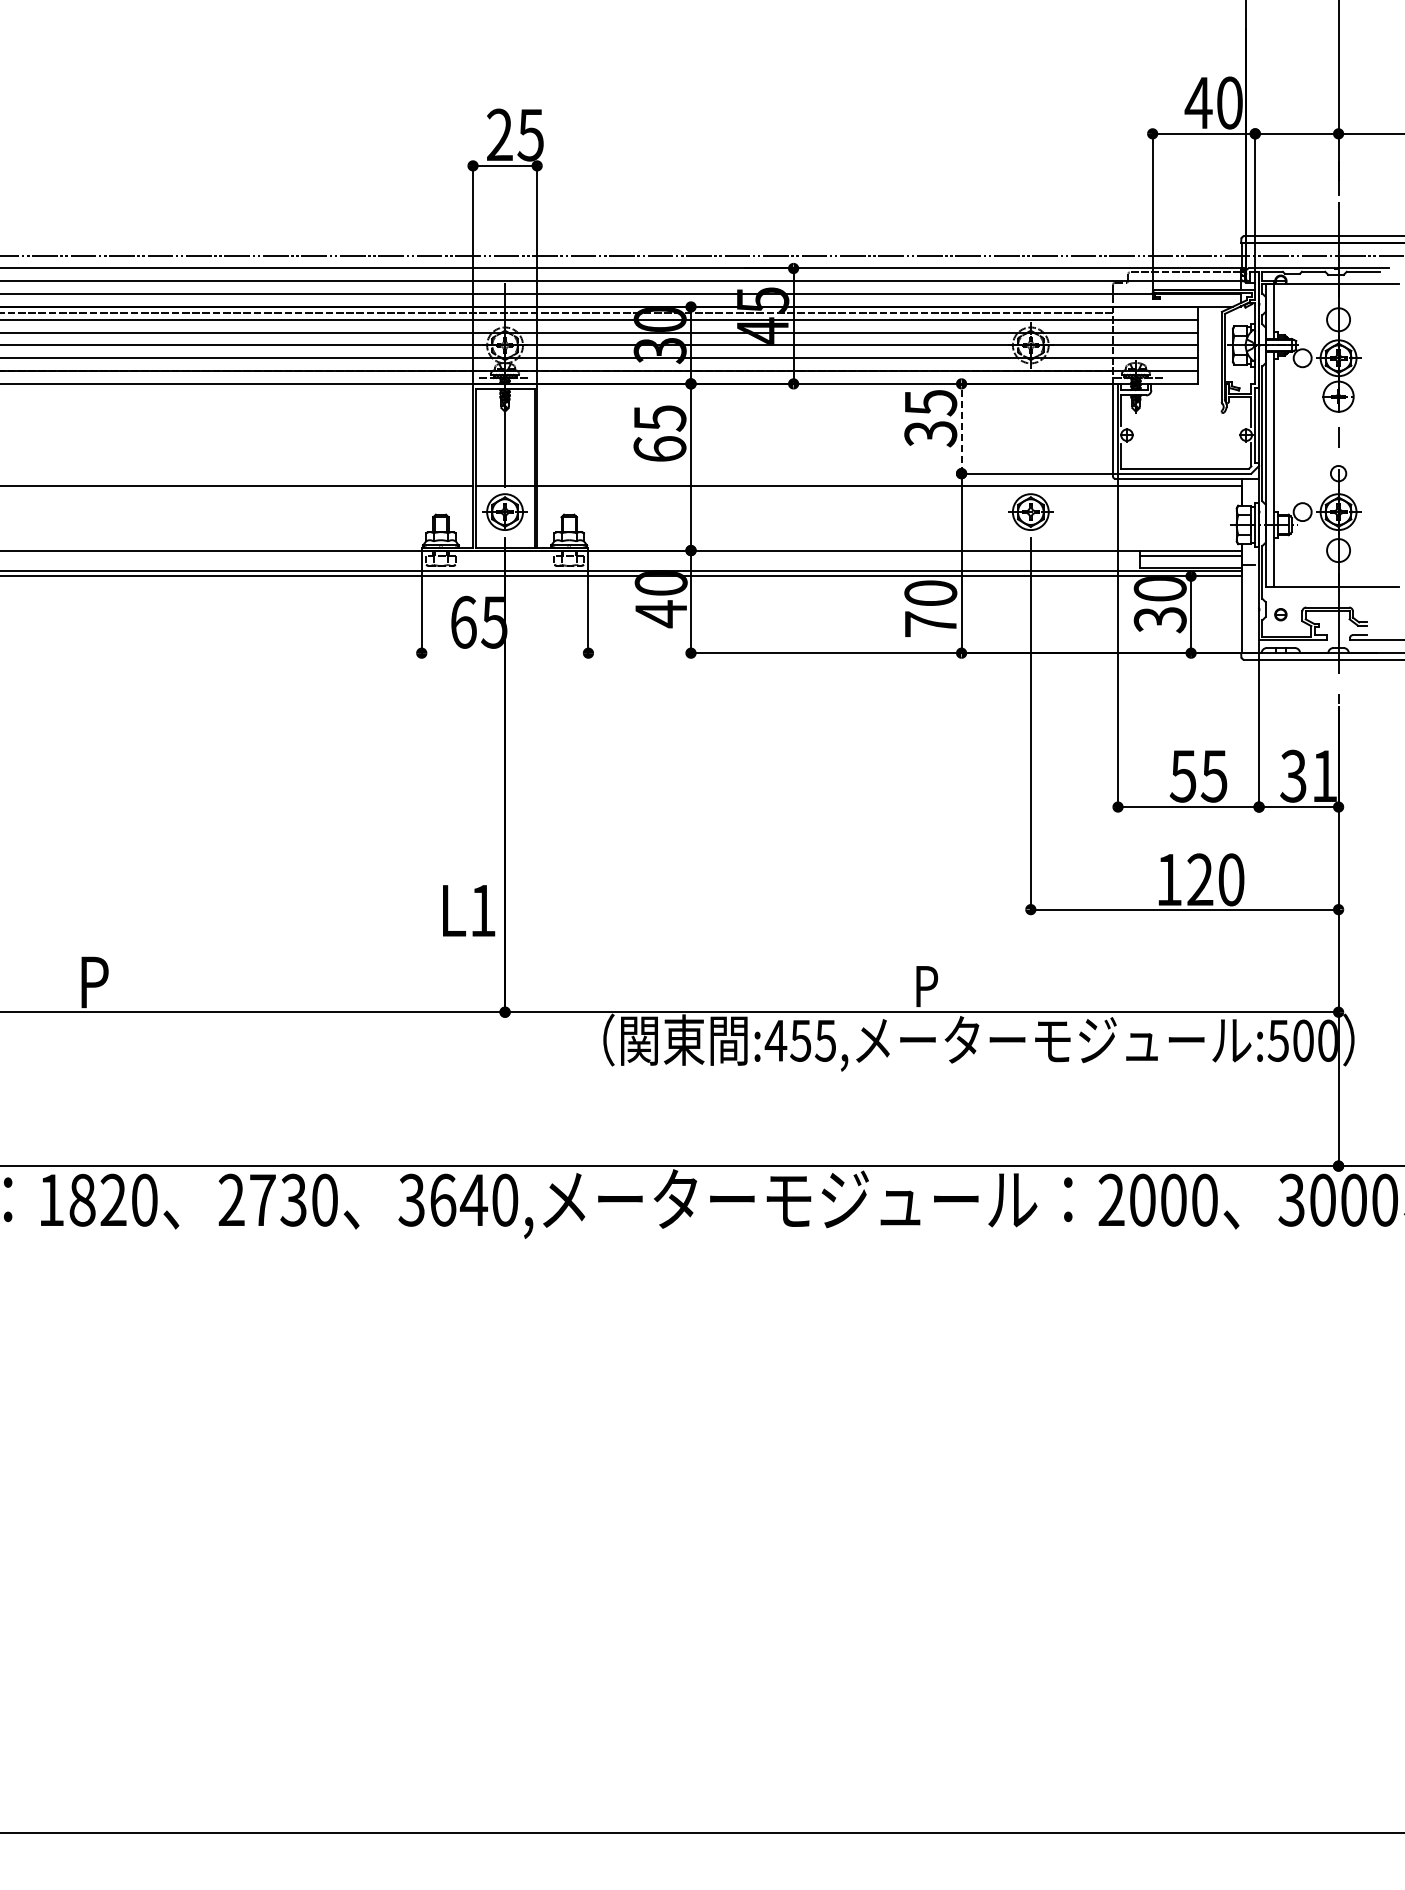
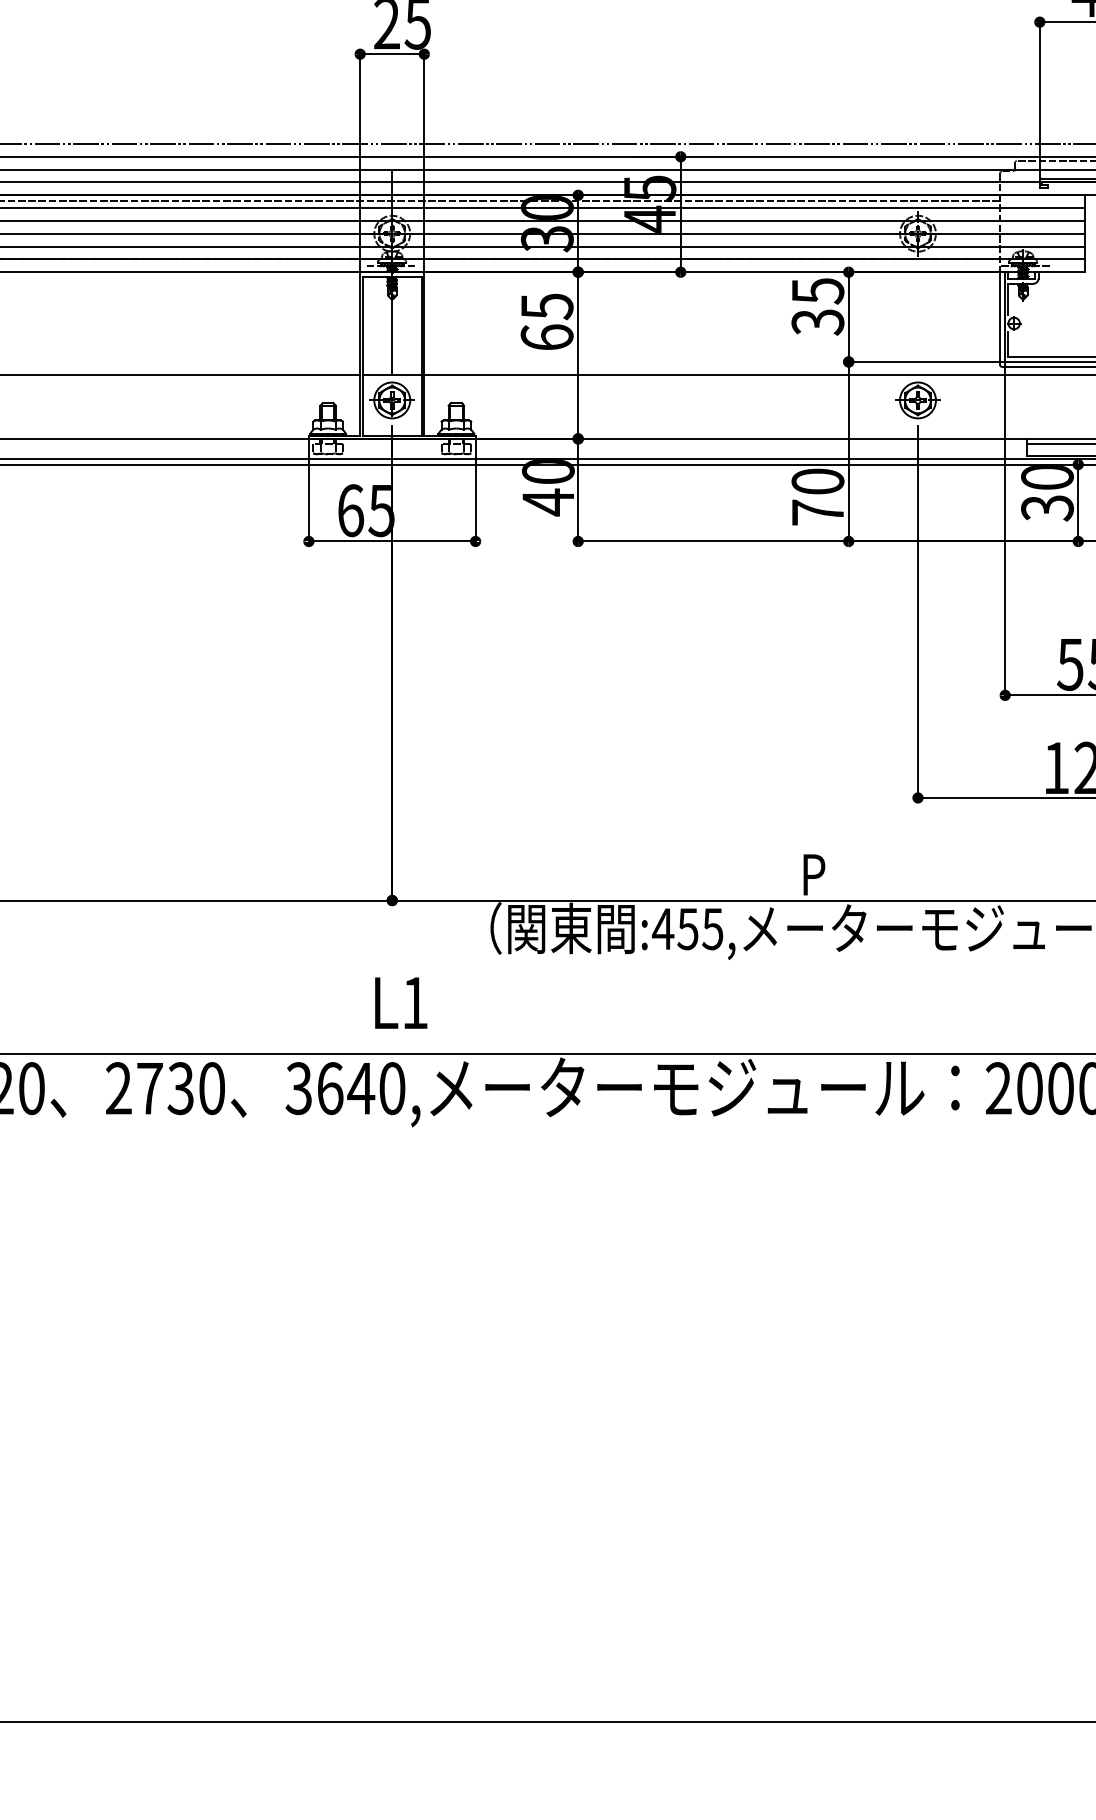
line: (961, 428) -> (848, 316), dashed -> solid
line: (504, 653) -> (391, 541), added
text: (469, 910) -> (401, 1002), moved

